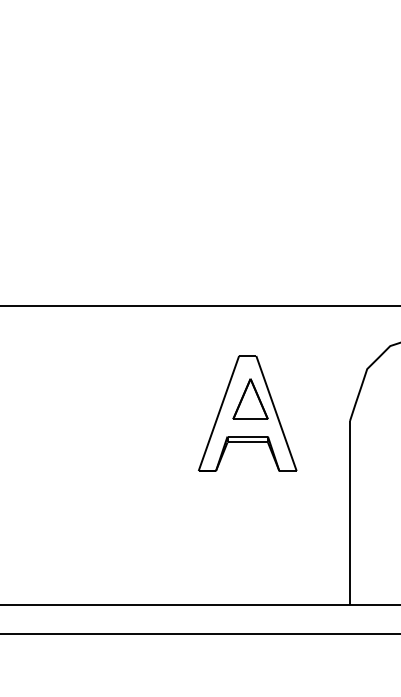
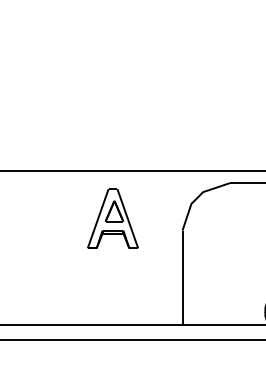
part: (246, 413) -> (112, 218), moved

